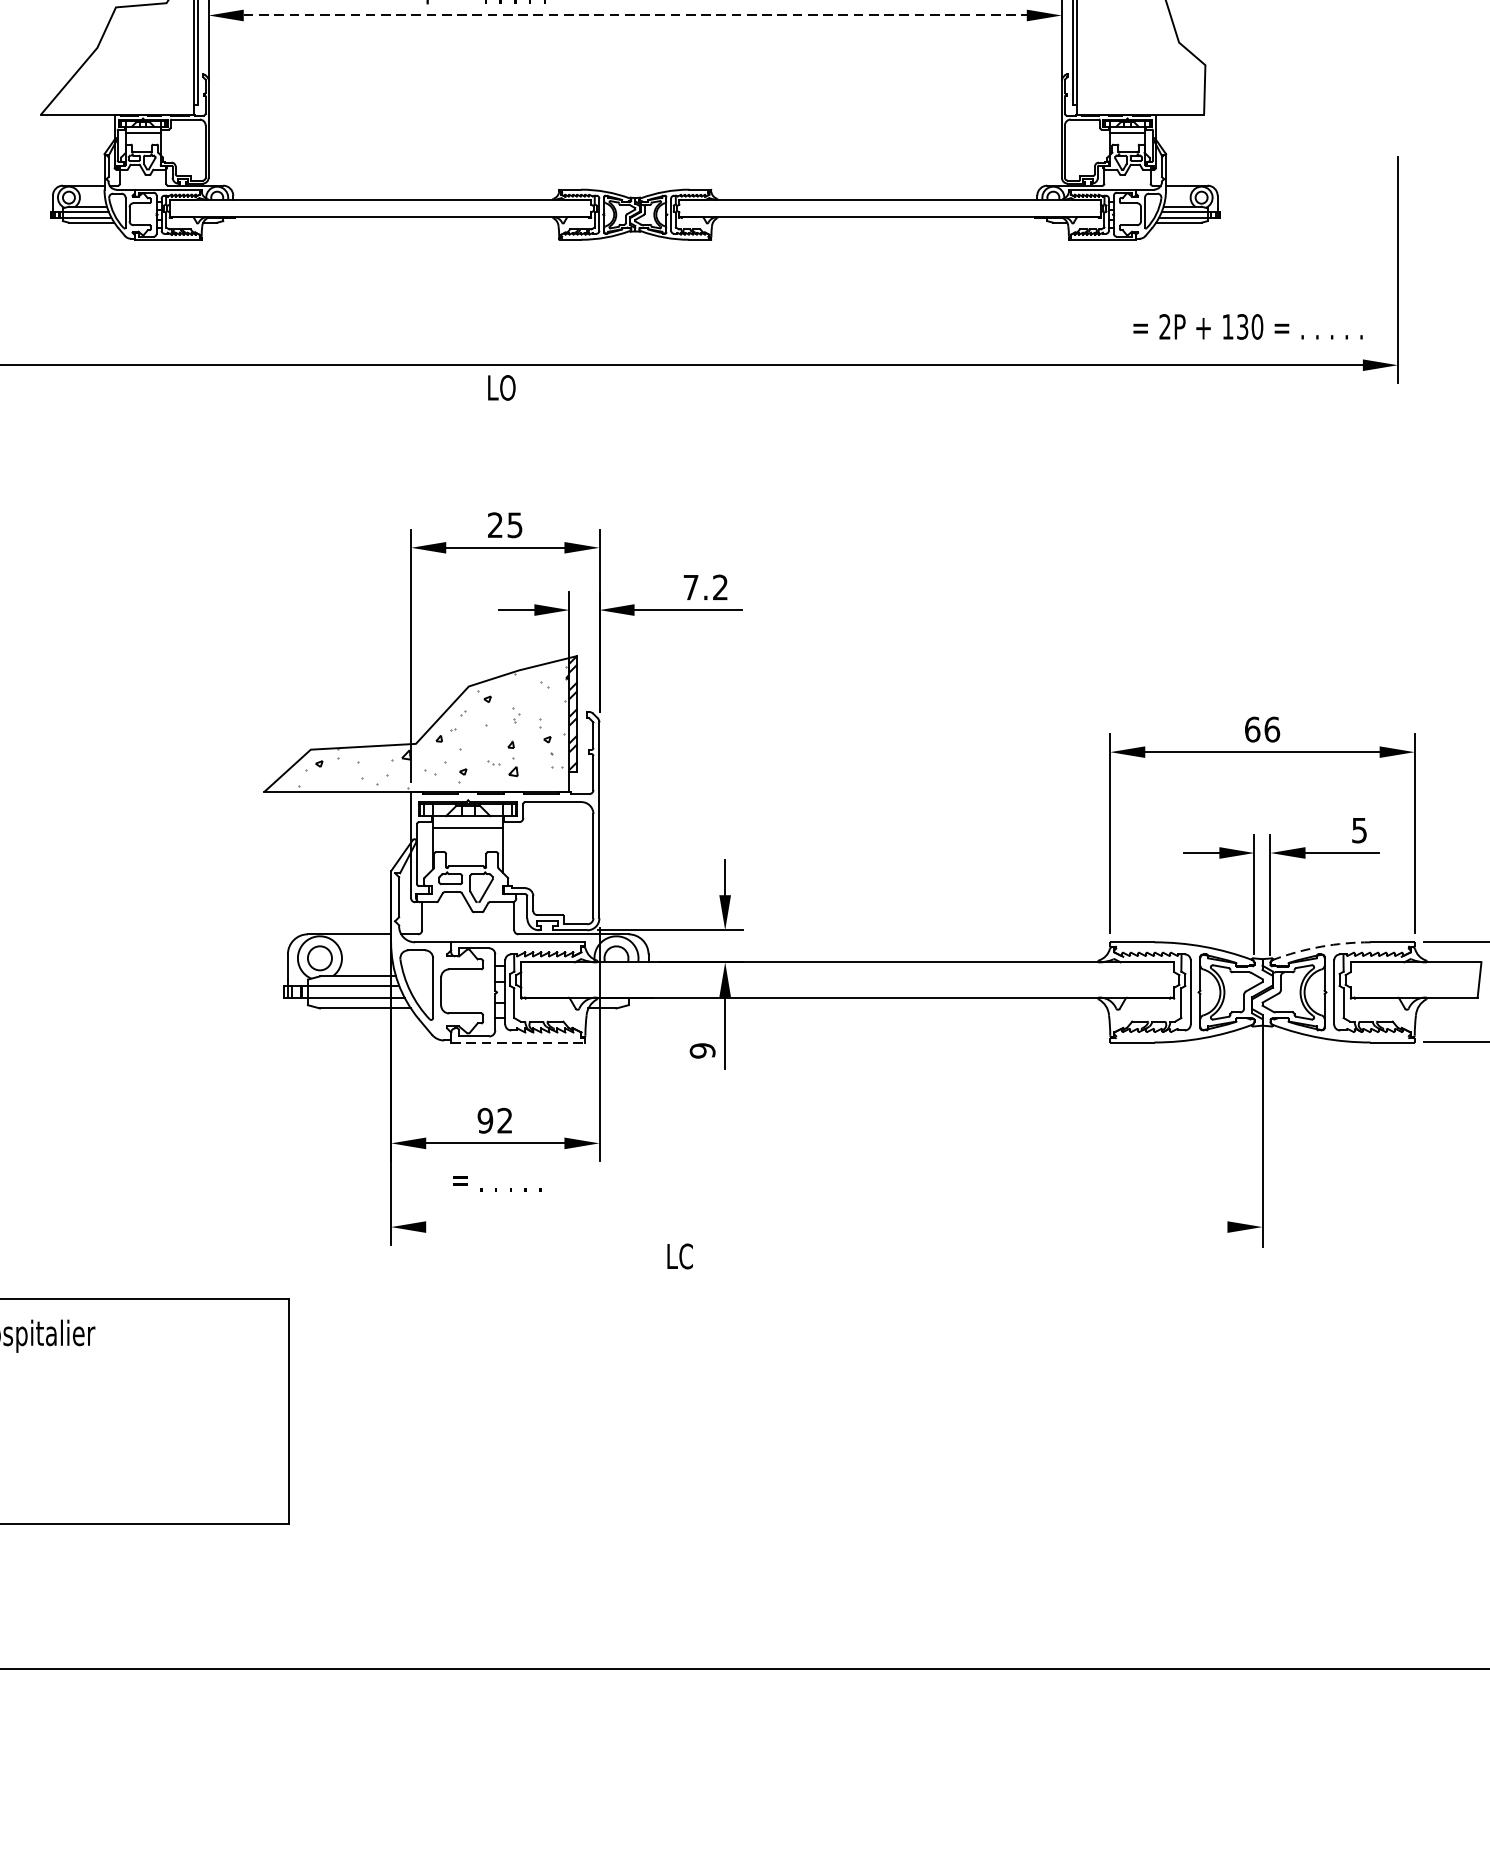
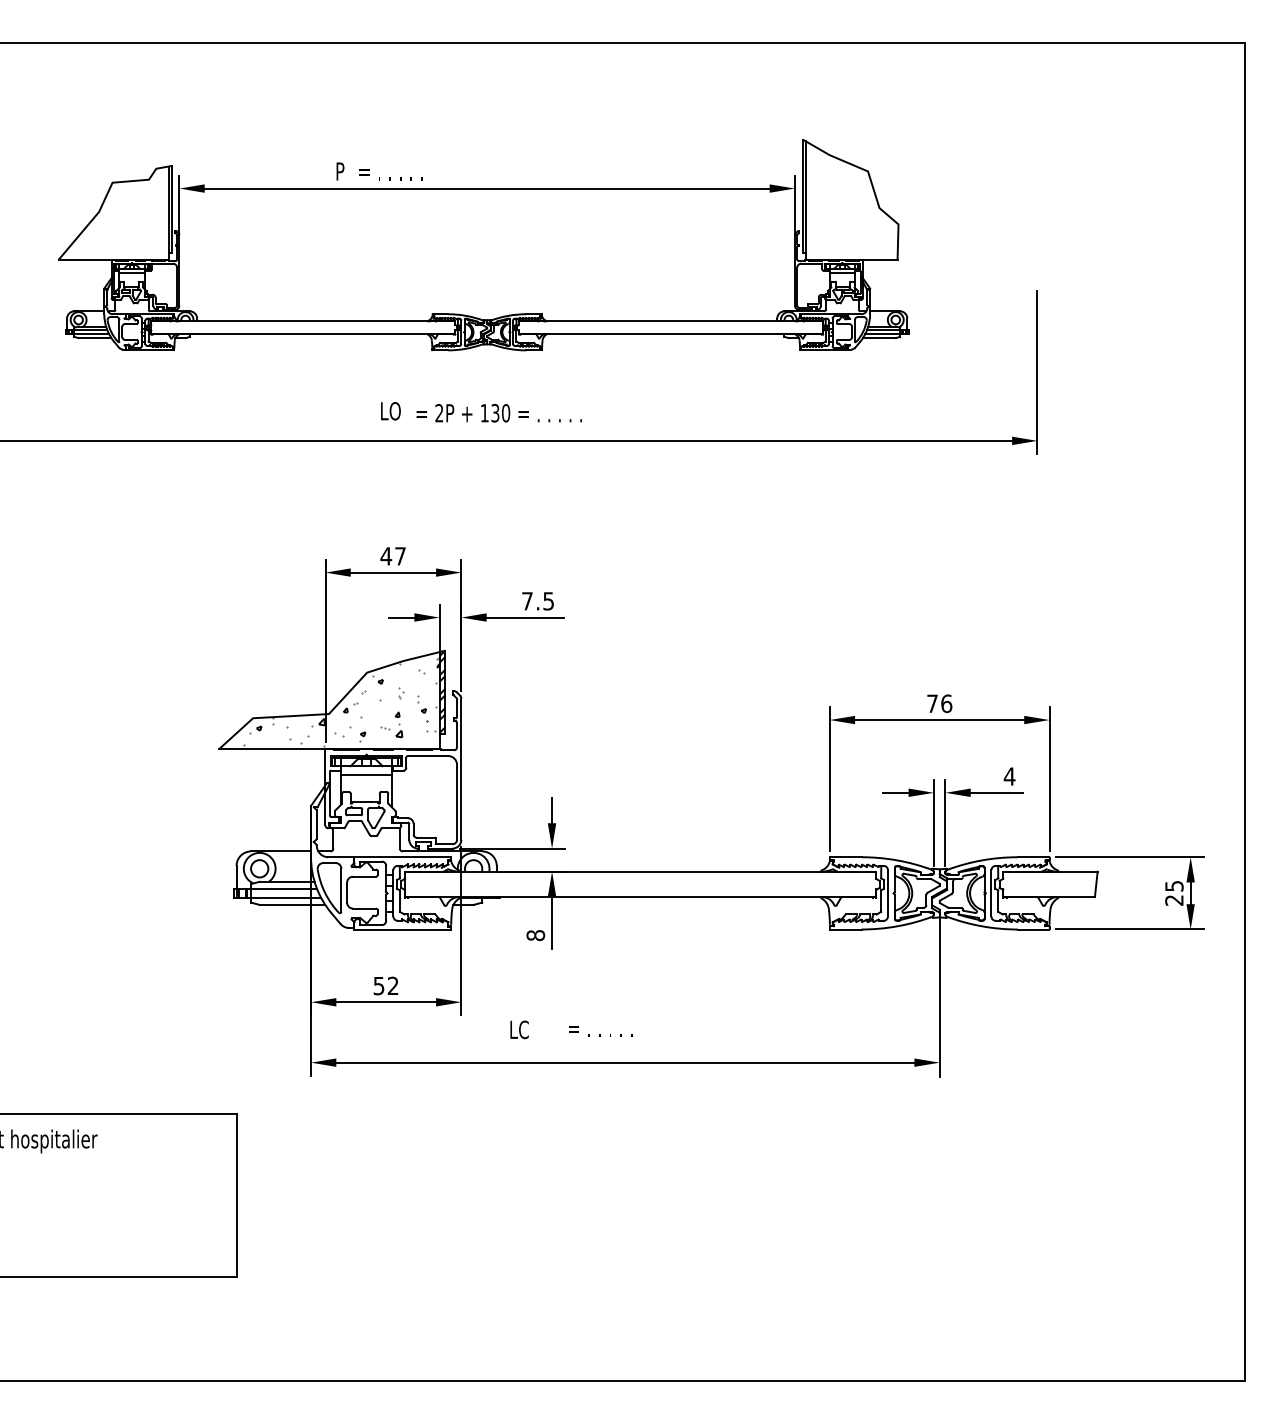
line: (635, 15) -> (487, 188), dashed -> solid
text: (1246, 327) -> (498, 413), moved
text: (501, 388) -> (390, 411), moved
text: (504, 525) -> (392, 556), 25 -> 47
text: (720, 587) -> (548, 601), 7.2 -> 7.5
text: (1252, 729) -> (932, 703), 66 -> 76
text: (1359, 830) -> (1009, 776), 5 -> 4
arc: (1321, 946) -> (982, 860), dashed -> solid
line: (519, 1042) -> (403, 929), dashed -> solid
text: (702, 1050) -> (535, 935), 9 -> 8
text: (484, 1120) -> (378, 985), 92 -> 52
text: (497, 1183) -> (600, 1031), moved
line: (826, 1226) -> (625, 1062), added
text: (680, 1255) -> (519, 1029), moved

